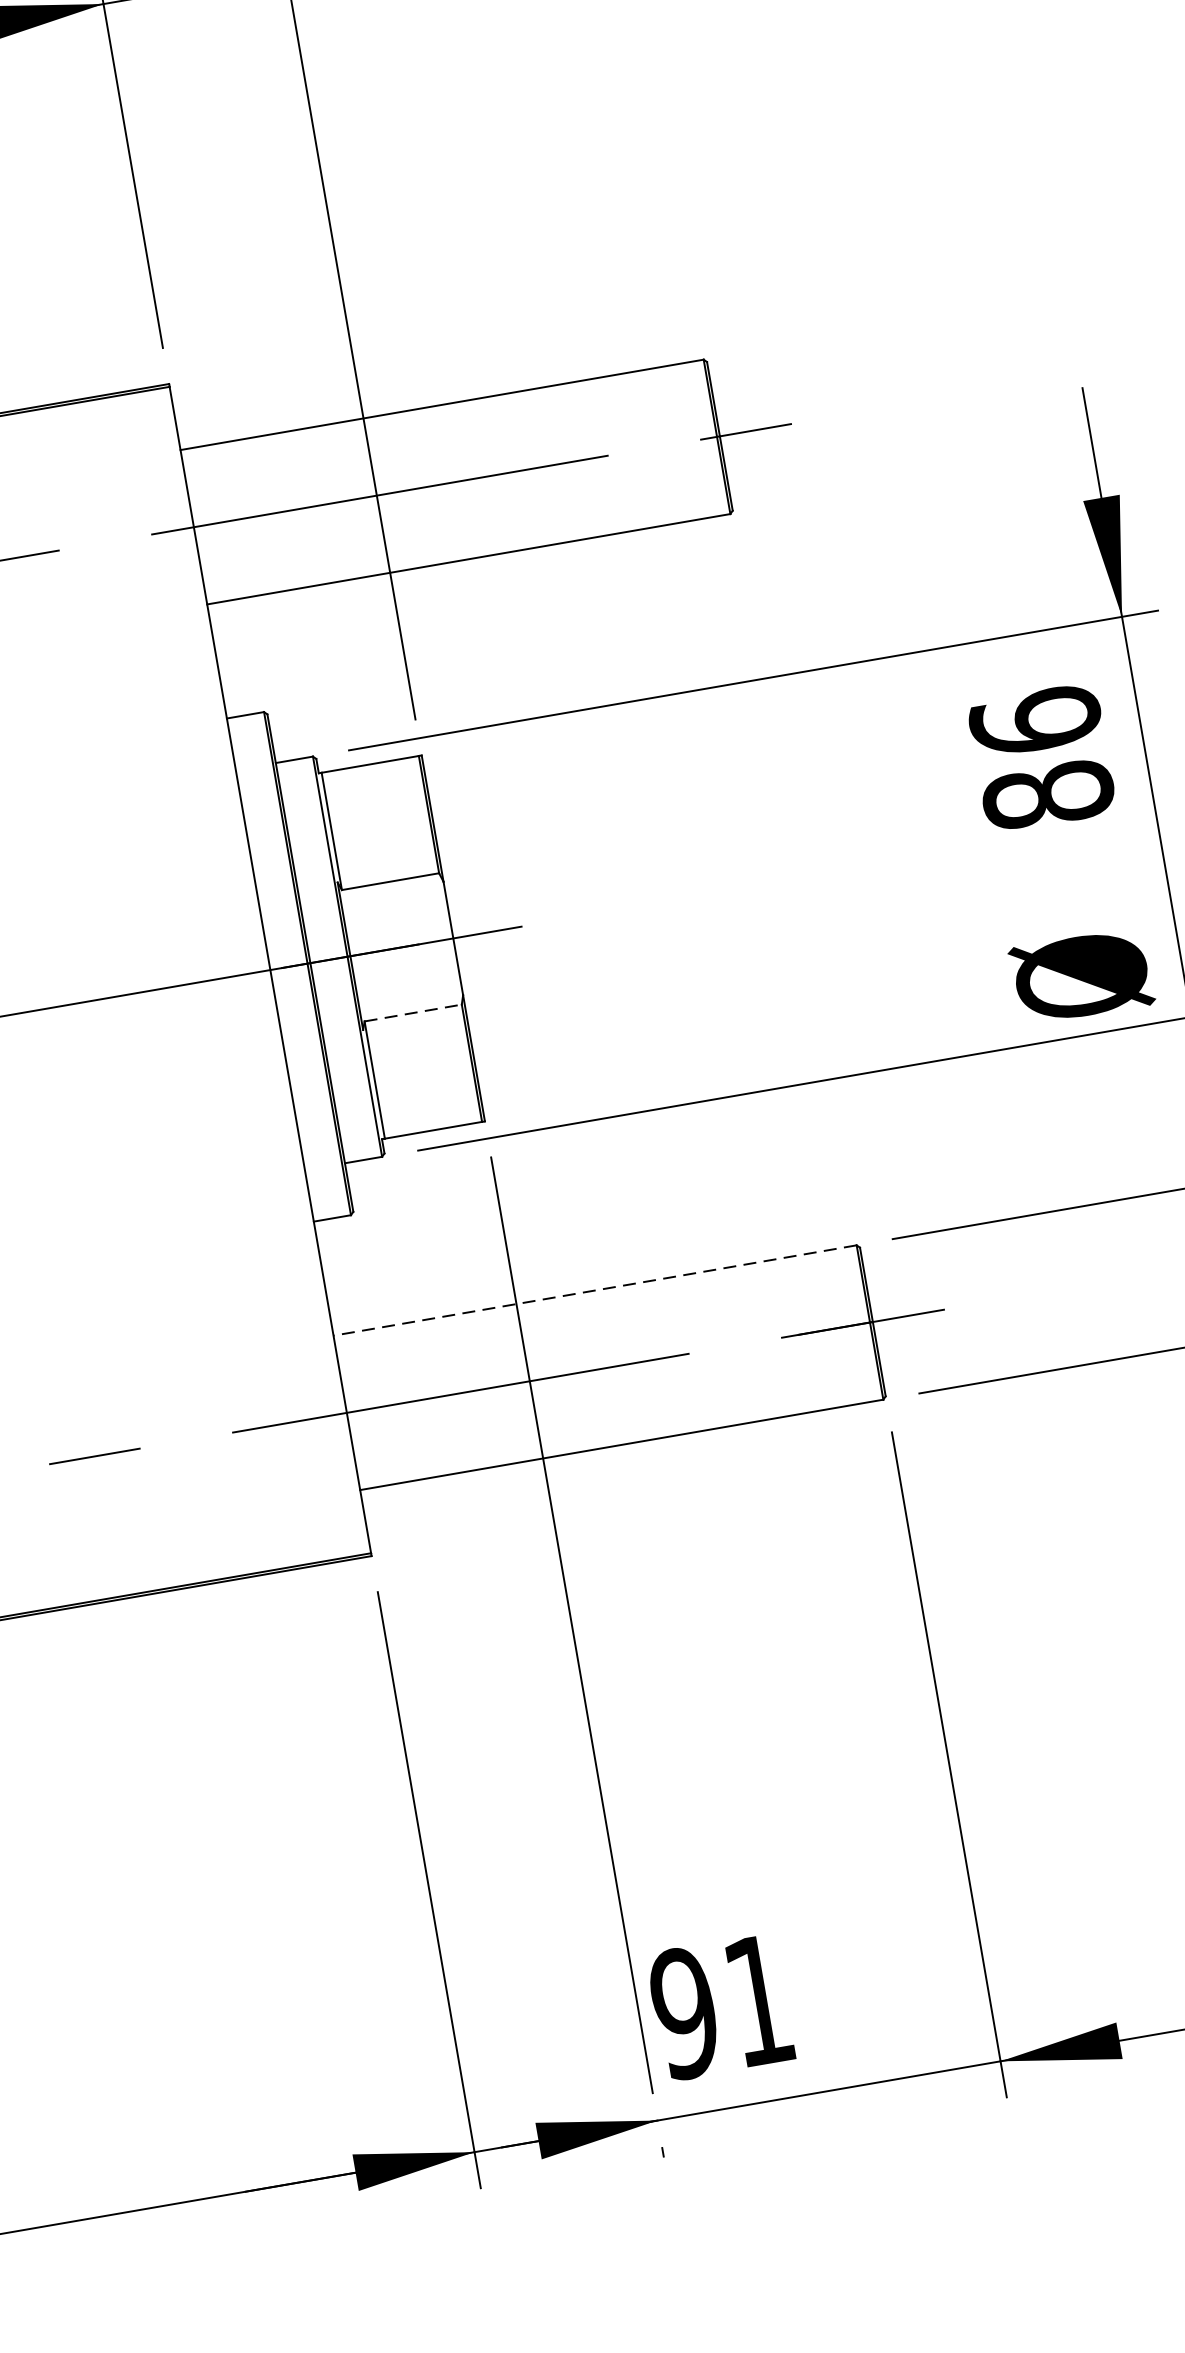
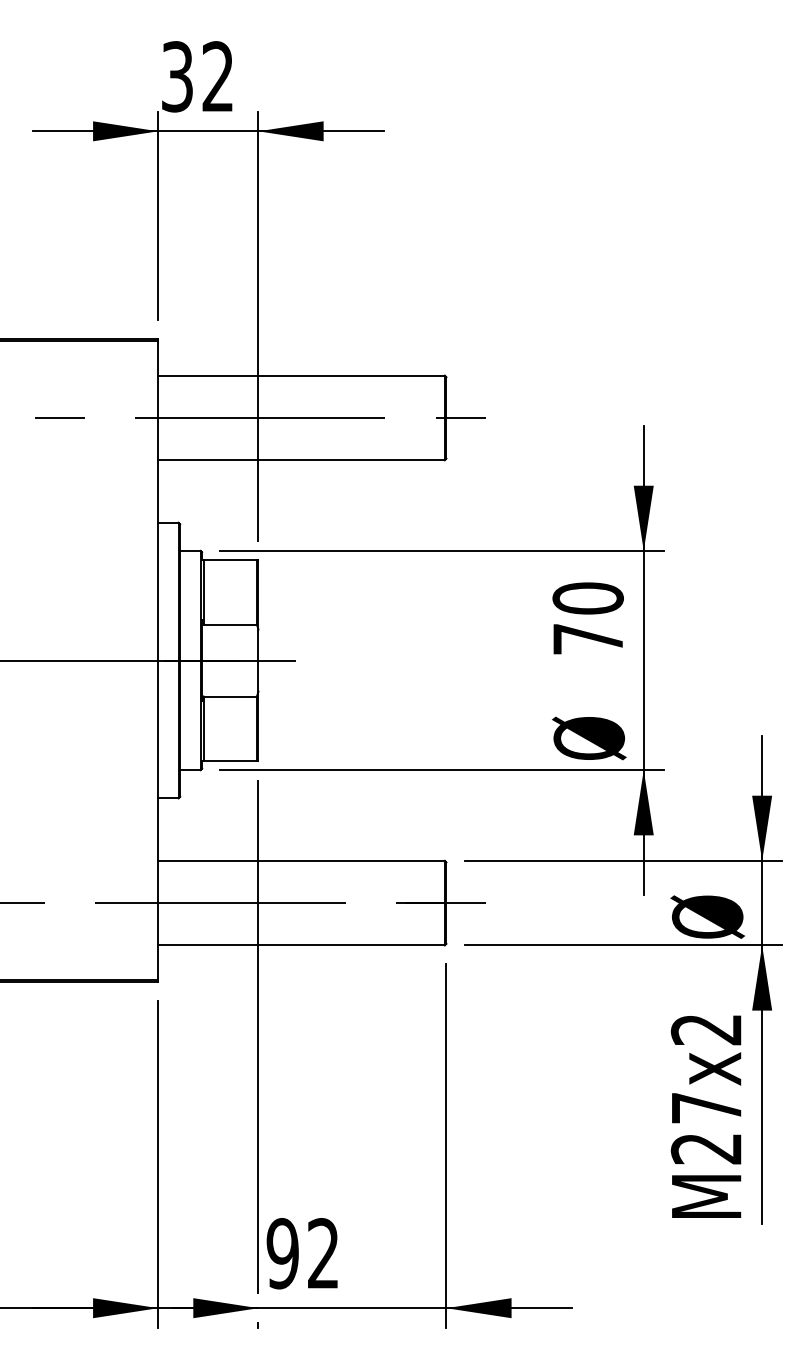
text: (1040, 757) -> (587, 618), 86 -> 70
line: (413, 1012) -> (230, 696), dashed -> solid
line: (594, 1289) -> (301, 860), dashed -> solid
text: (758, 2000) -> (323, 1253), 91 -> 92

